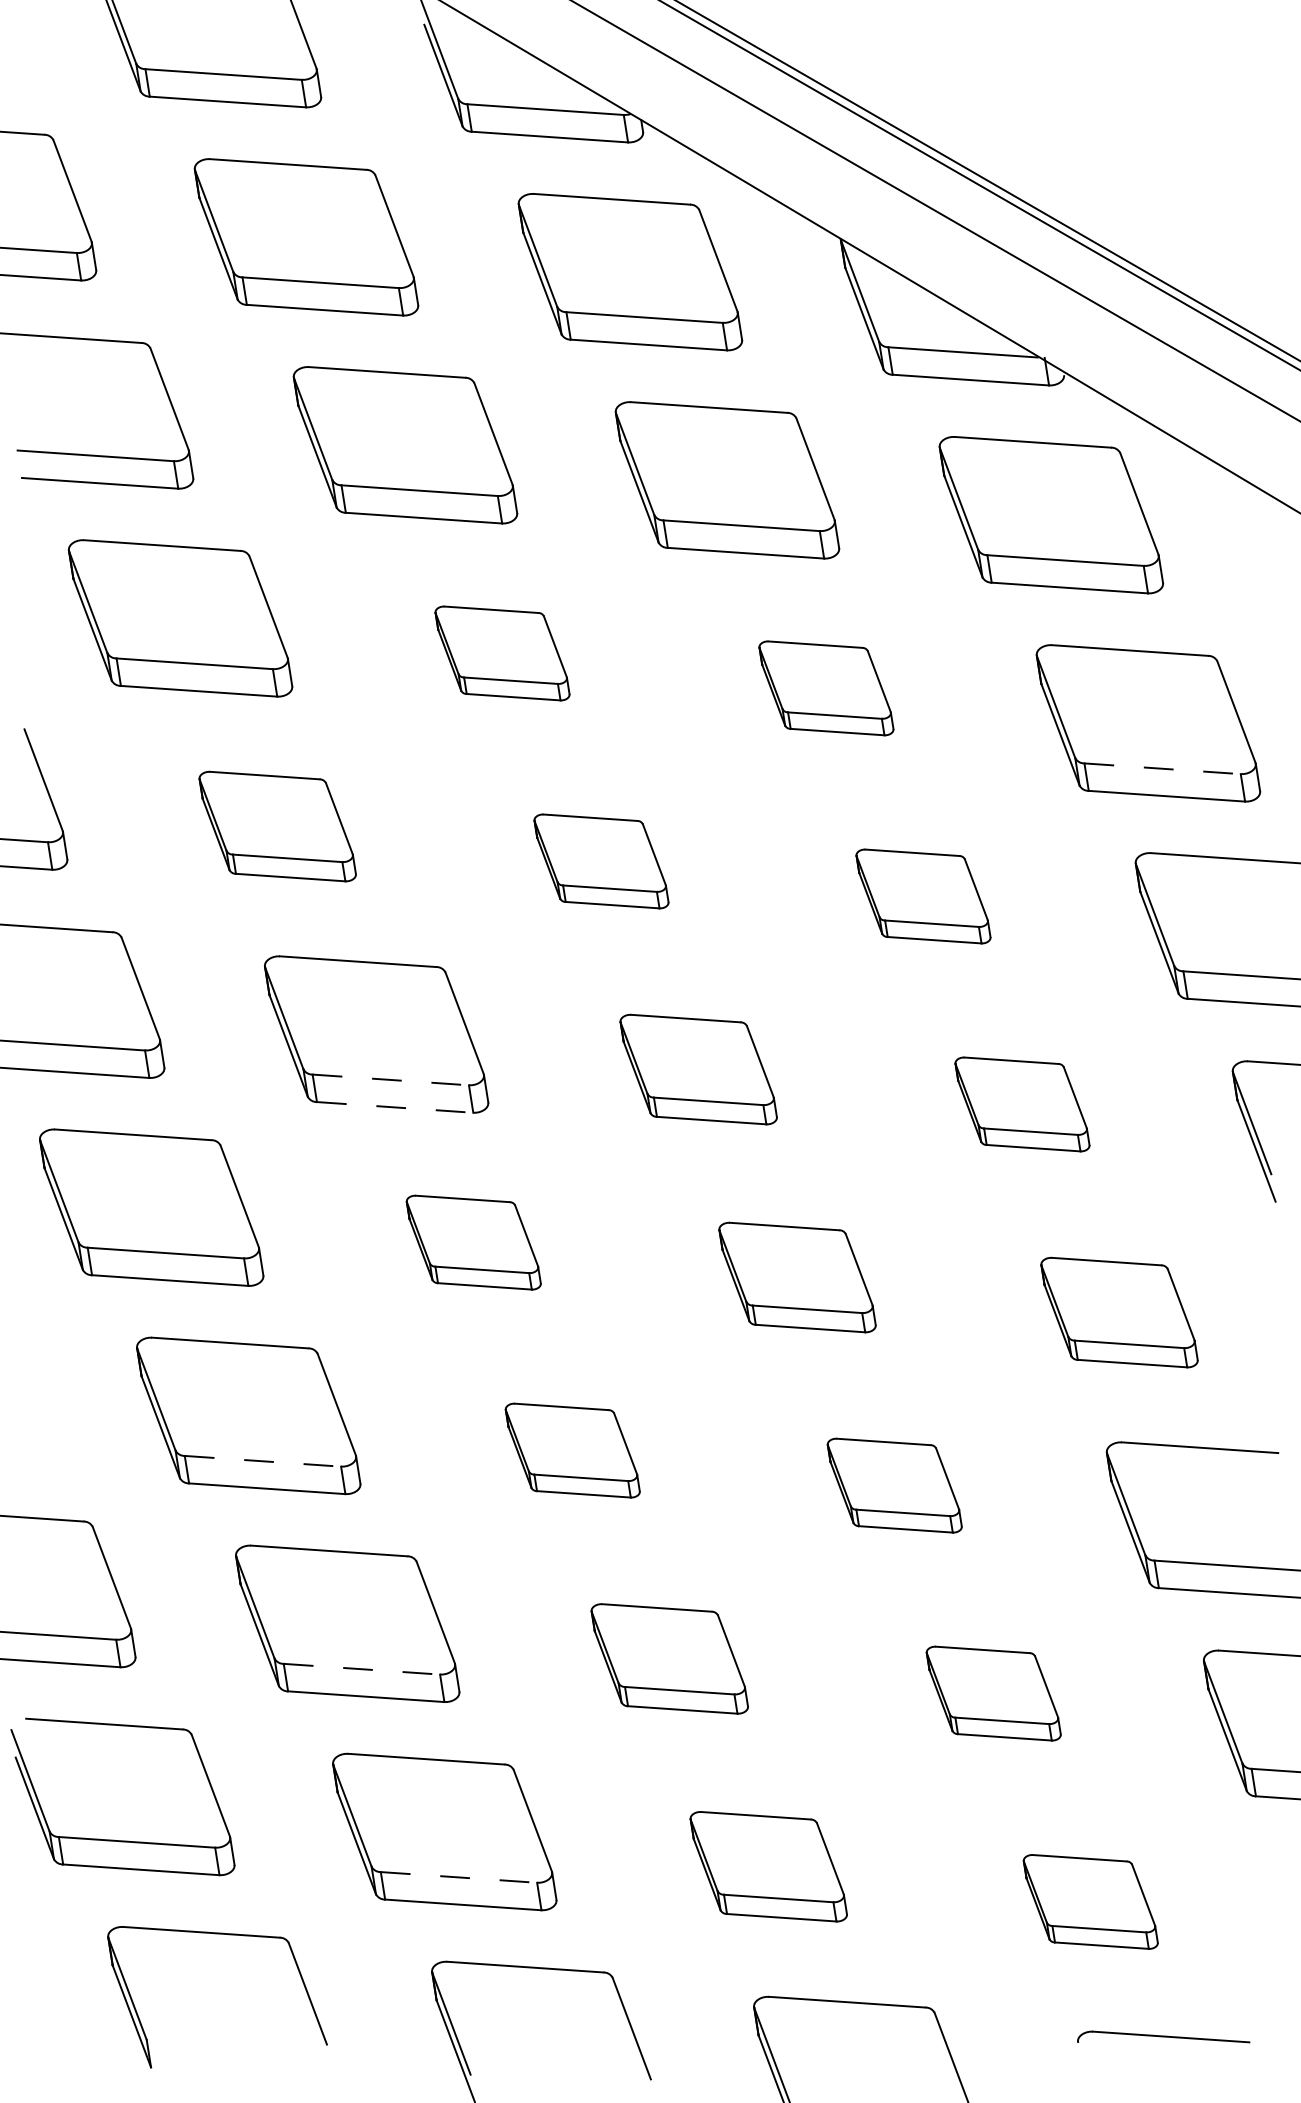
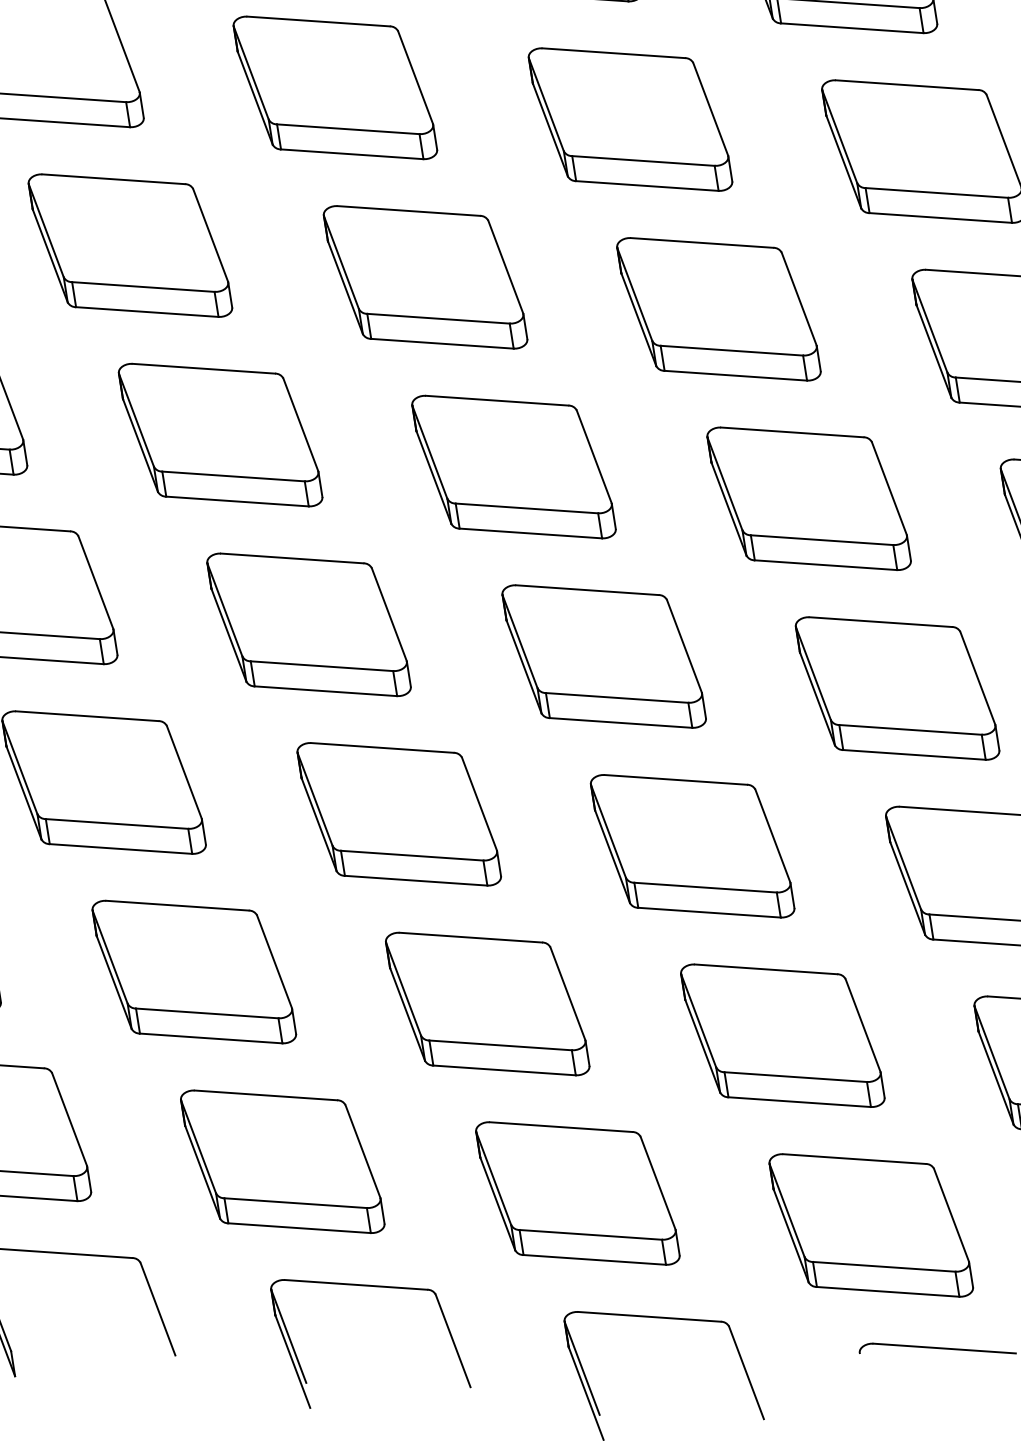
part: (502, 653) -> (335, 87), size x1.67
part: (826, 688) -> (630, 119), size x1.67
line: (1163, 768) -> (937, 192), dashed -> solid
part: (277, 826) -> (130, 245), size x1.43
part: (601, 861) -> (425, 277), size x1.67
part: (923, 896) -> (718, 309), size x1.67
part: (698, 1069) -> (513, 466), size x1.43
line: (391, 1079) -> (234, 476), dashed -> solid
part: (1022, 1104) -> (809, 498), size x1.67
line: (395, 1107) -> (237, 501), dashed -> solid
part: (473, 1242) -> (308, 624), size x1.67
part: (797, 1277) -> (604, 656), size x1.43
part: (1119, 1312) -> (897, 688), size x1.43
part: (572, 1450) -> (399, 814), size x1.67
line: (263, 1461) -> (117, 824), dashed -> solid
part: (894, 1485) -> (692, 846), size x1.67
part: (669, 1658) -> (487, 1003), size x1.43
line: (362, 1669) -> (207, 1013), dashed -> solid
part: (993, 1693) -> (782, 1035), size x1.67
part: (768, 1866) -> (577, 1193), size x1.43
line: (459, 1877) -> (296, 1203), dashed -> solid
part: (1090, 1901) -> (871, 1225), size x1.67

